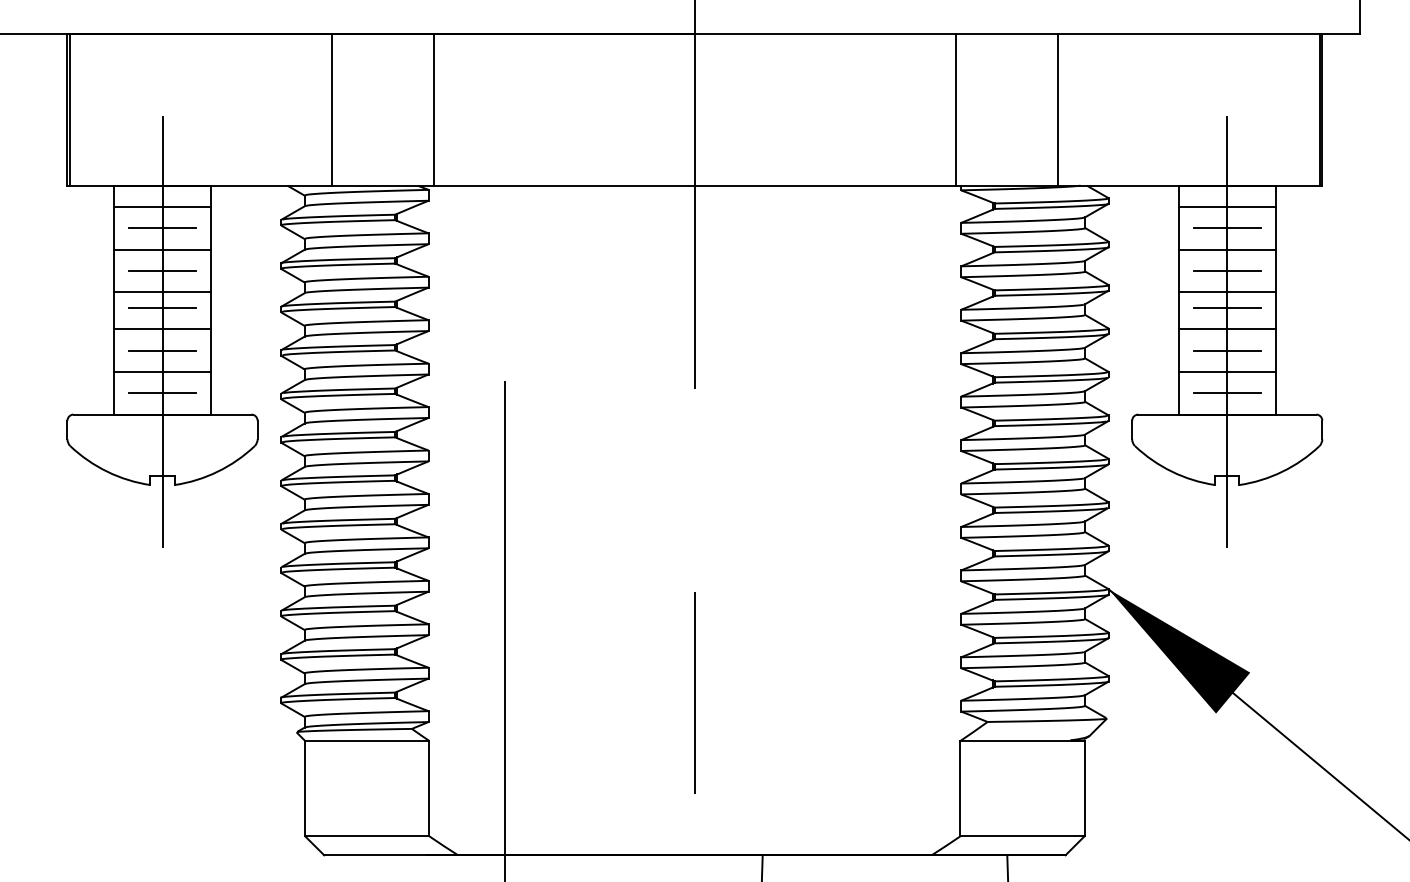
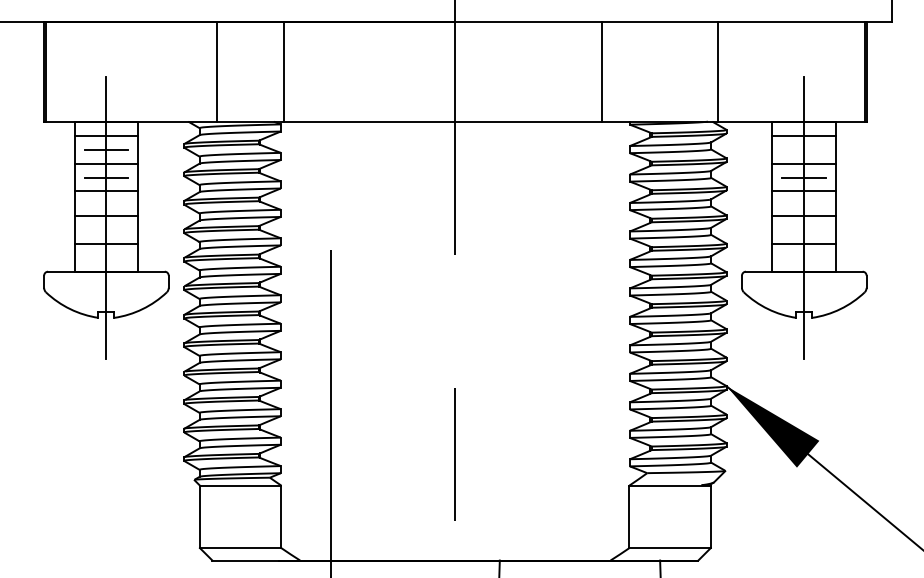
line: (955, 109) -> (601, 71), moved
line: (1058, 109) -> (718, 71), moved
line: (1227, 228) -> (804, 149), removed
line: (162, 307) -> (106, 201), removed
line: (1227, 307) -> (804, 201), removed
line: (162, 350) -> (106, 229), removed
line: (1227, 350) -> (804, 229), removed
line: (162, 392) -> (106, 257), removed
line: (1227, 392) -> (804, 257), removed

